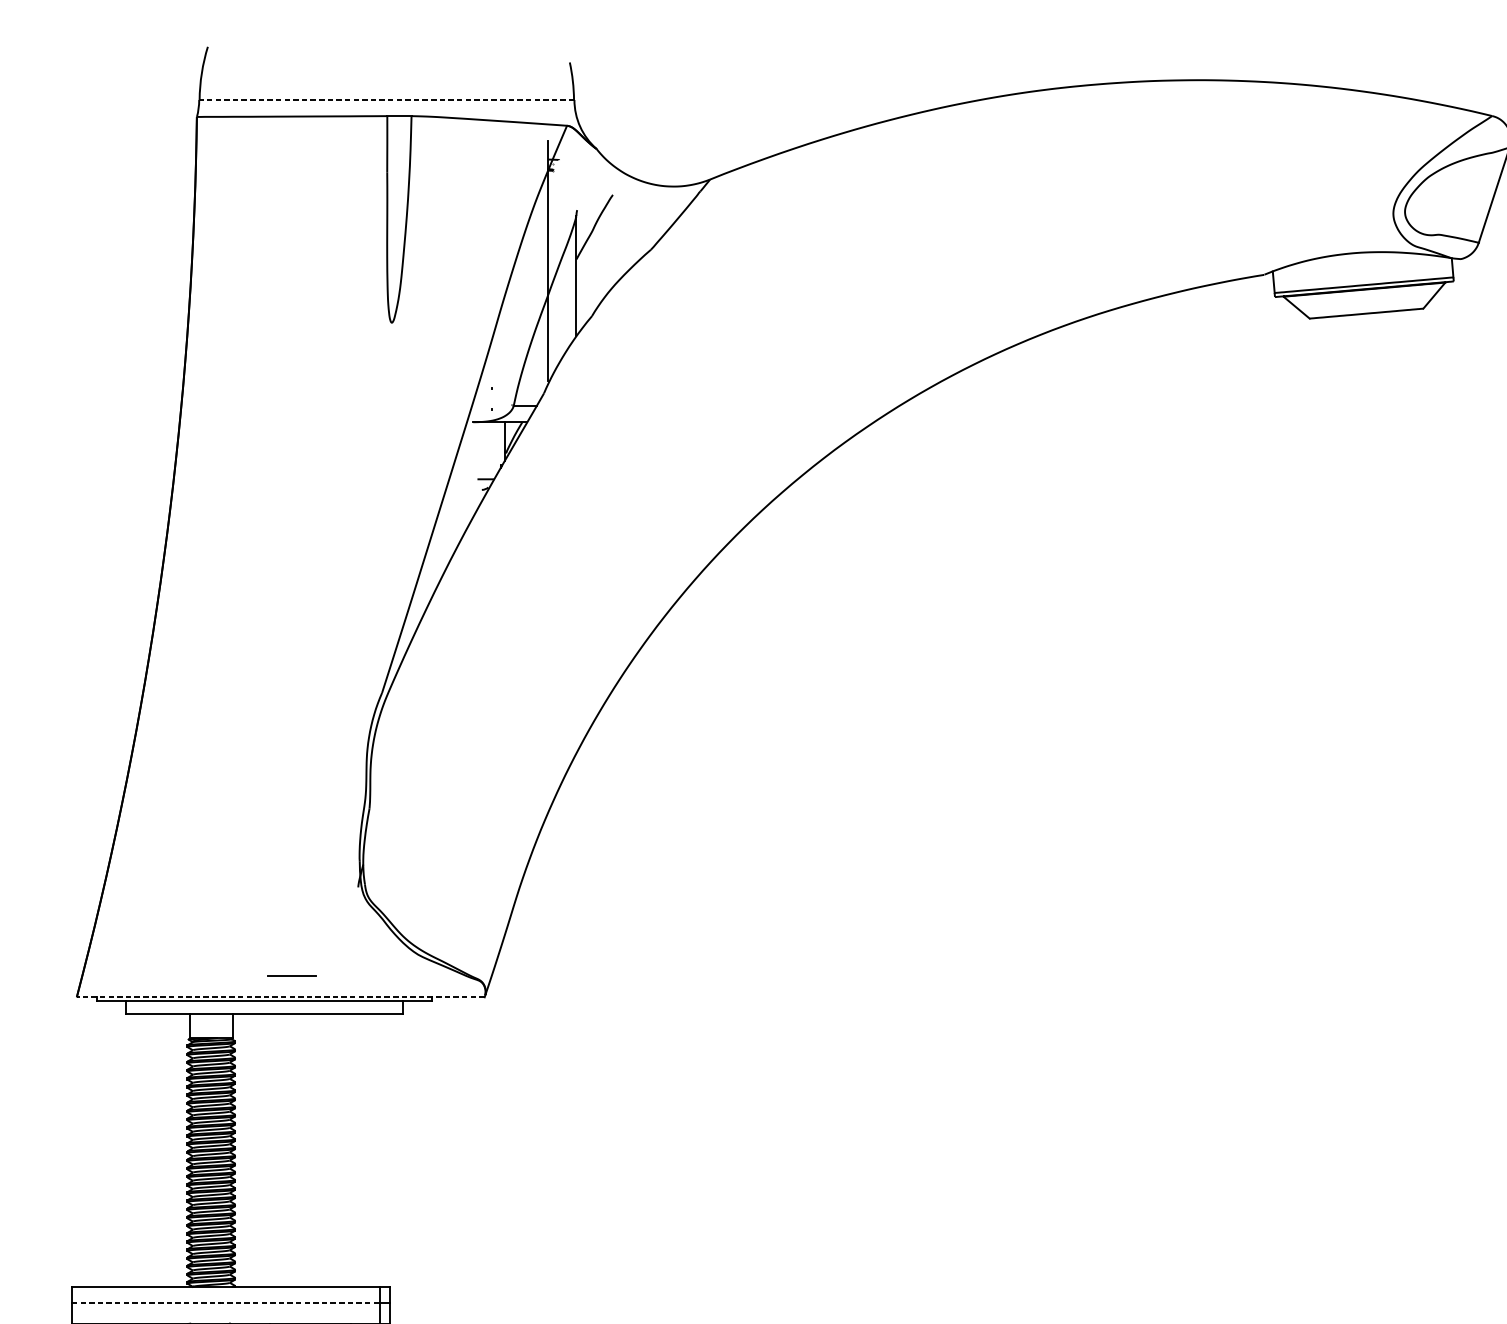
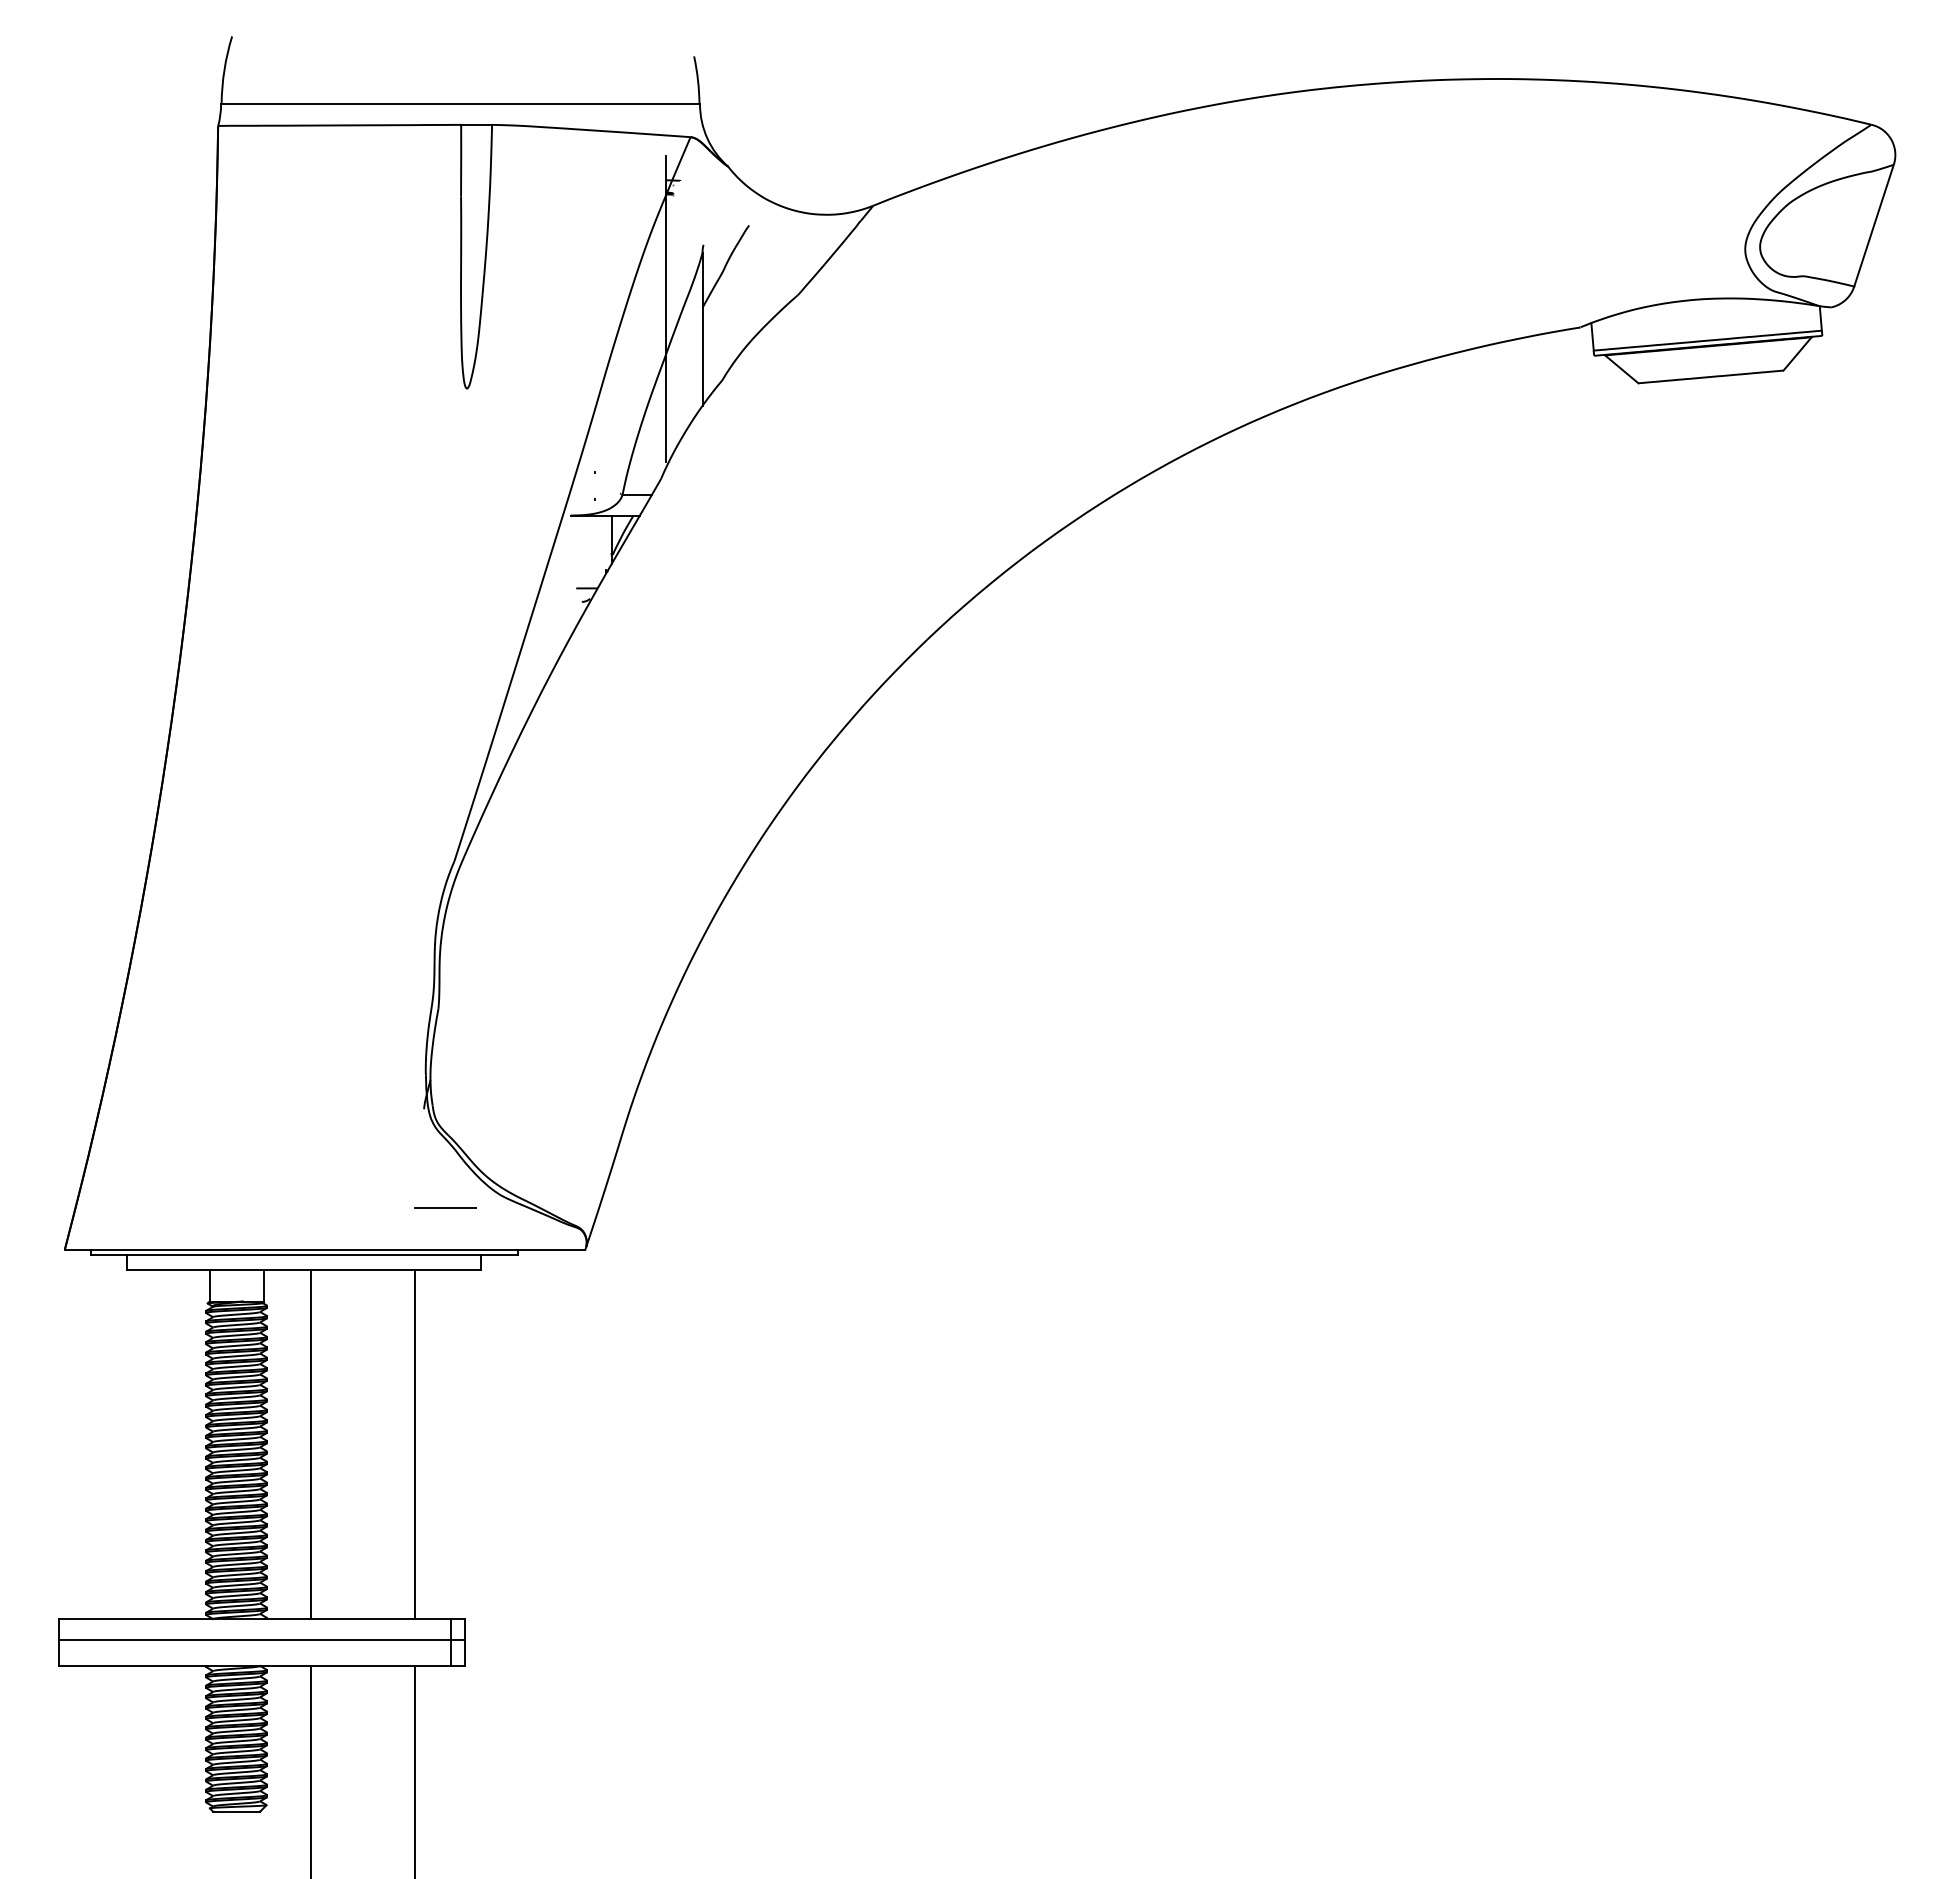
line: (386, 100) -> (460, 104), dashed -> solid
line: (291, 975) -> (445, 1207), moved
line: (280, 997) -> (324, 1249), dashed -> solid
line: (270, 1150) -> (311, 1444), added
line: (351, 1150) -> (415, 1444), added
line: (226, 1302) -> (255, 1639), dashed -> solid

